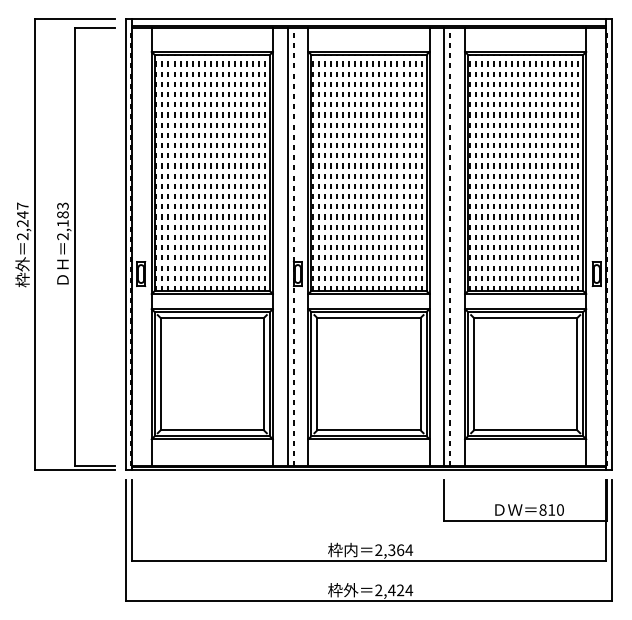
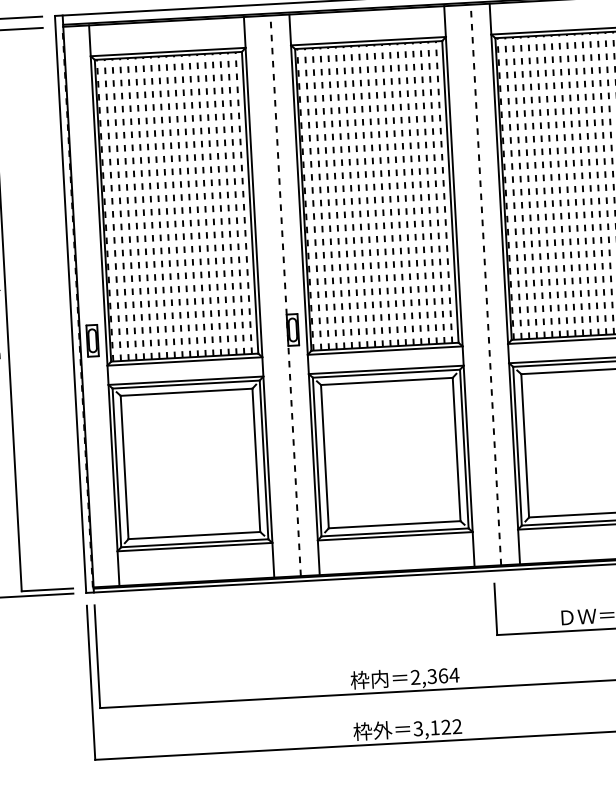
line: (287, 246) -> (277, 295), removed
line: (444, 246) -> (478, 284), removed
text: (394, 590) -> (438, 727), 2,424 -> 3,122

